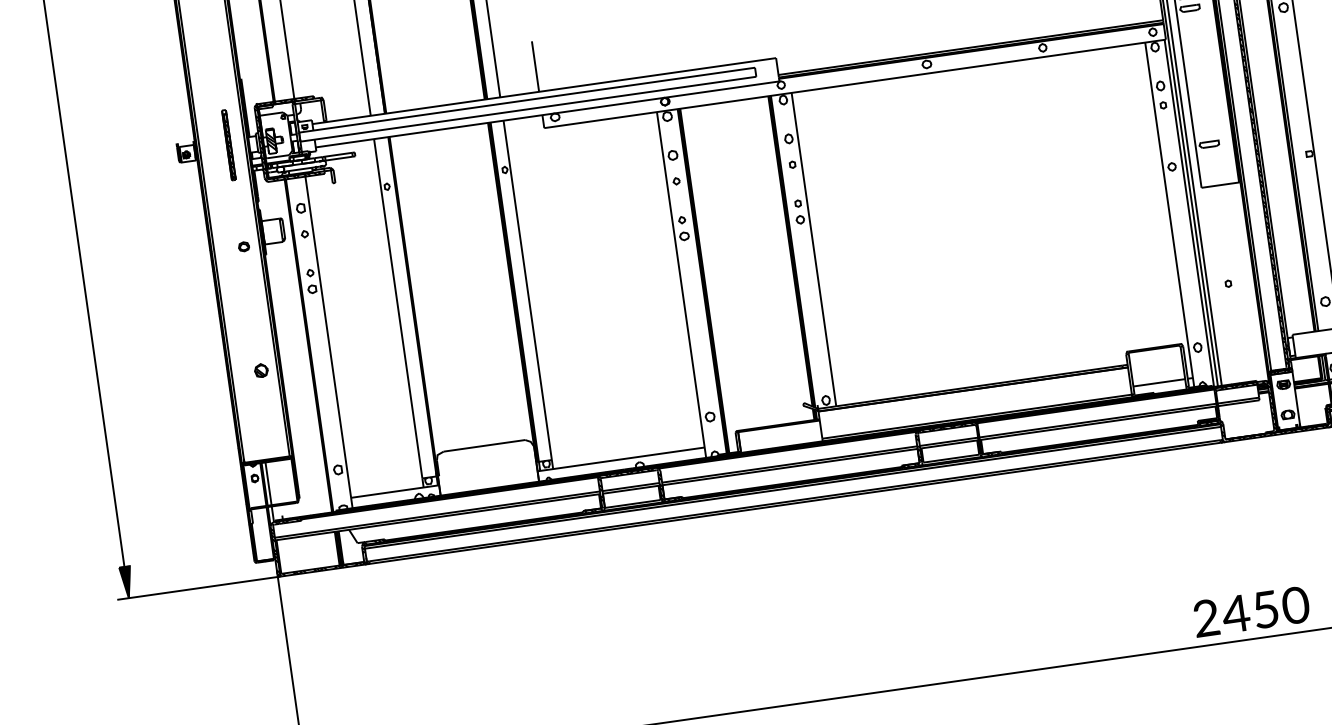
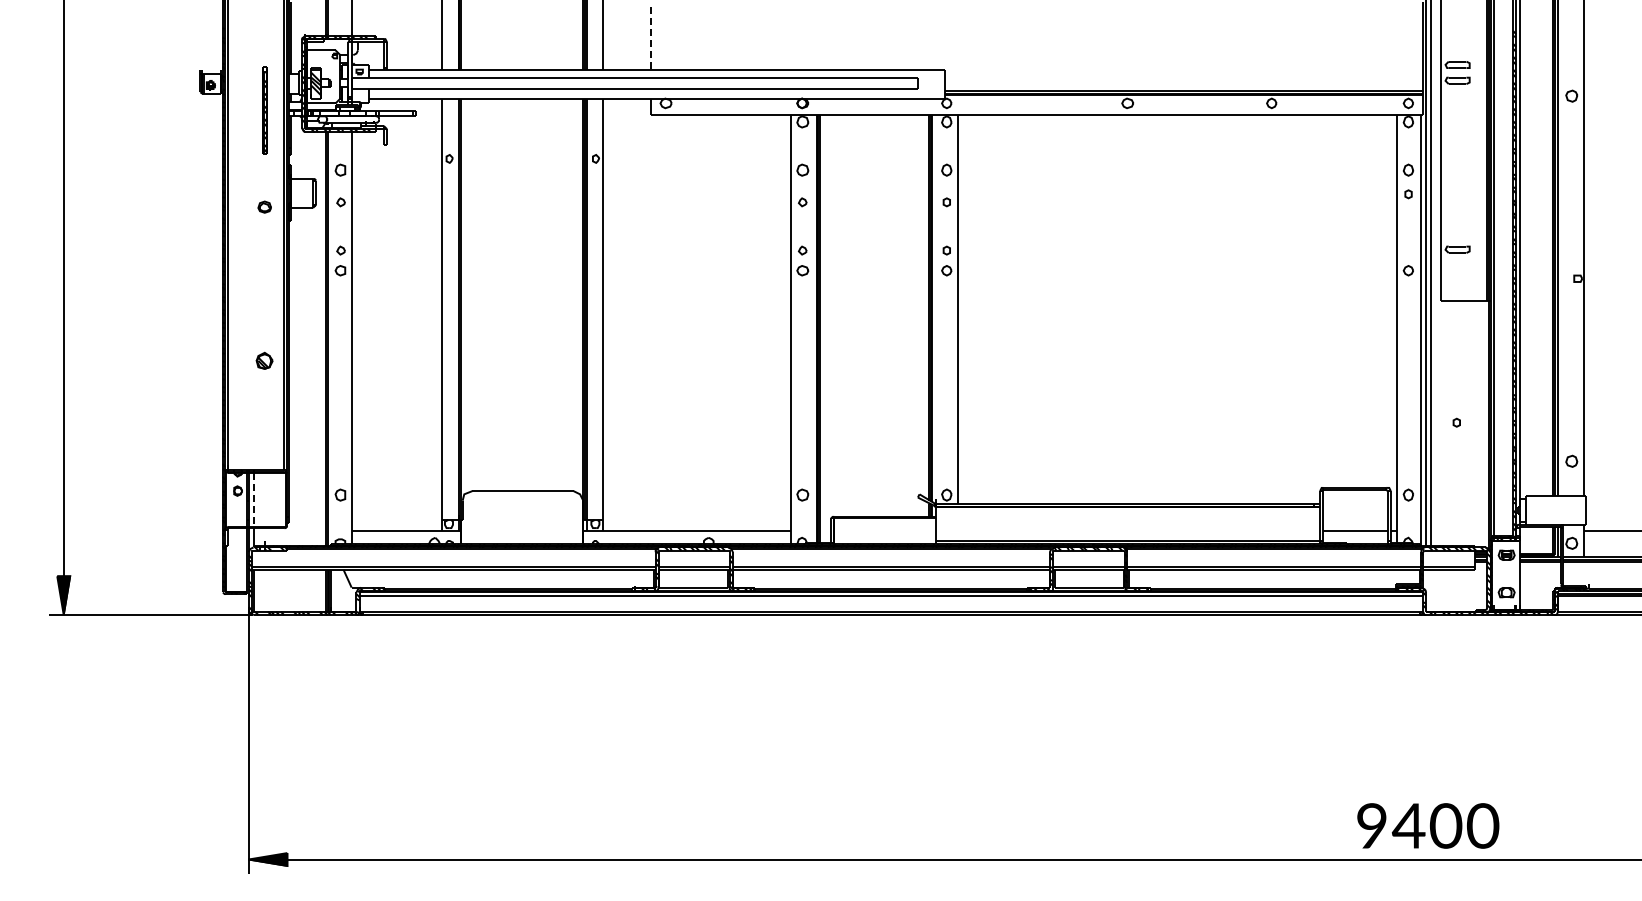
line: (535, 66) -> (650, 38), solid -> dashed
part: (228, 144) -> (264, 110), moved
line: (268, 483) -> (253, 499), solid -> dashed
text: (1265, 609) -> (1445, 825), 5 -> 0
text: (1205, 617) -> (1371, 825), 2 -> 9

